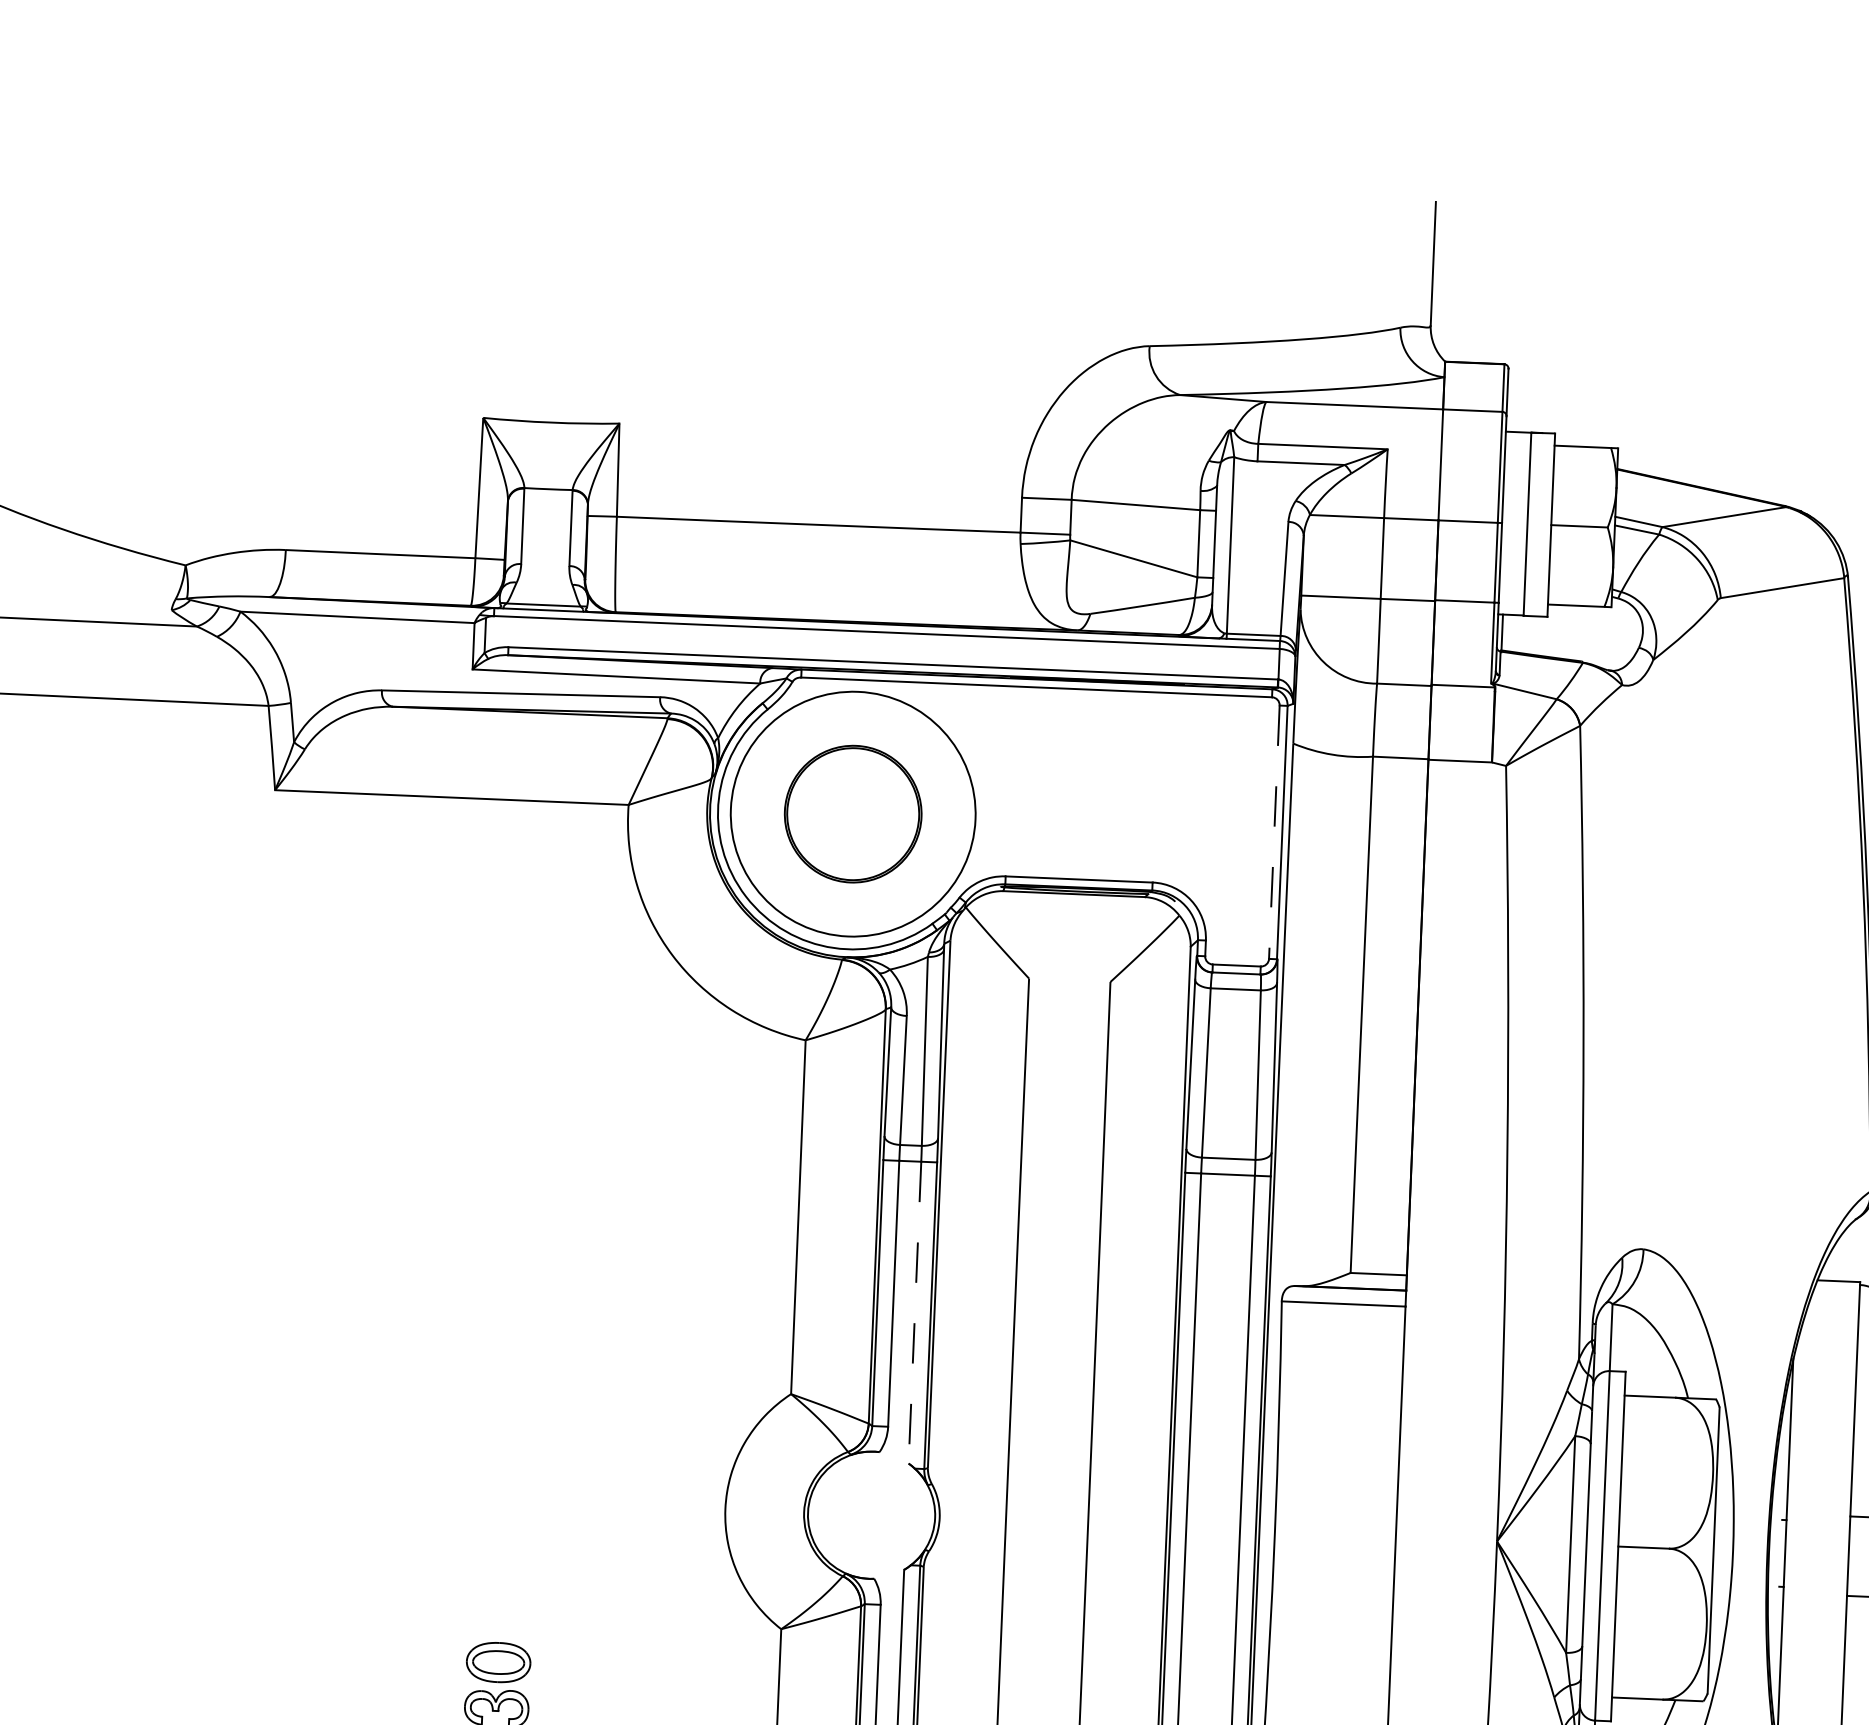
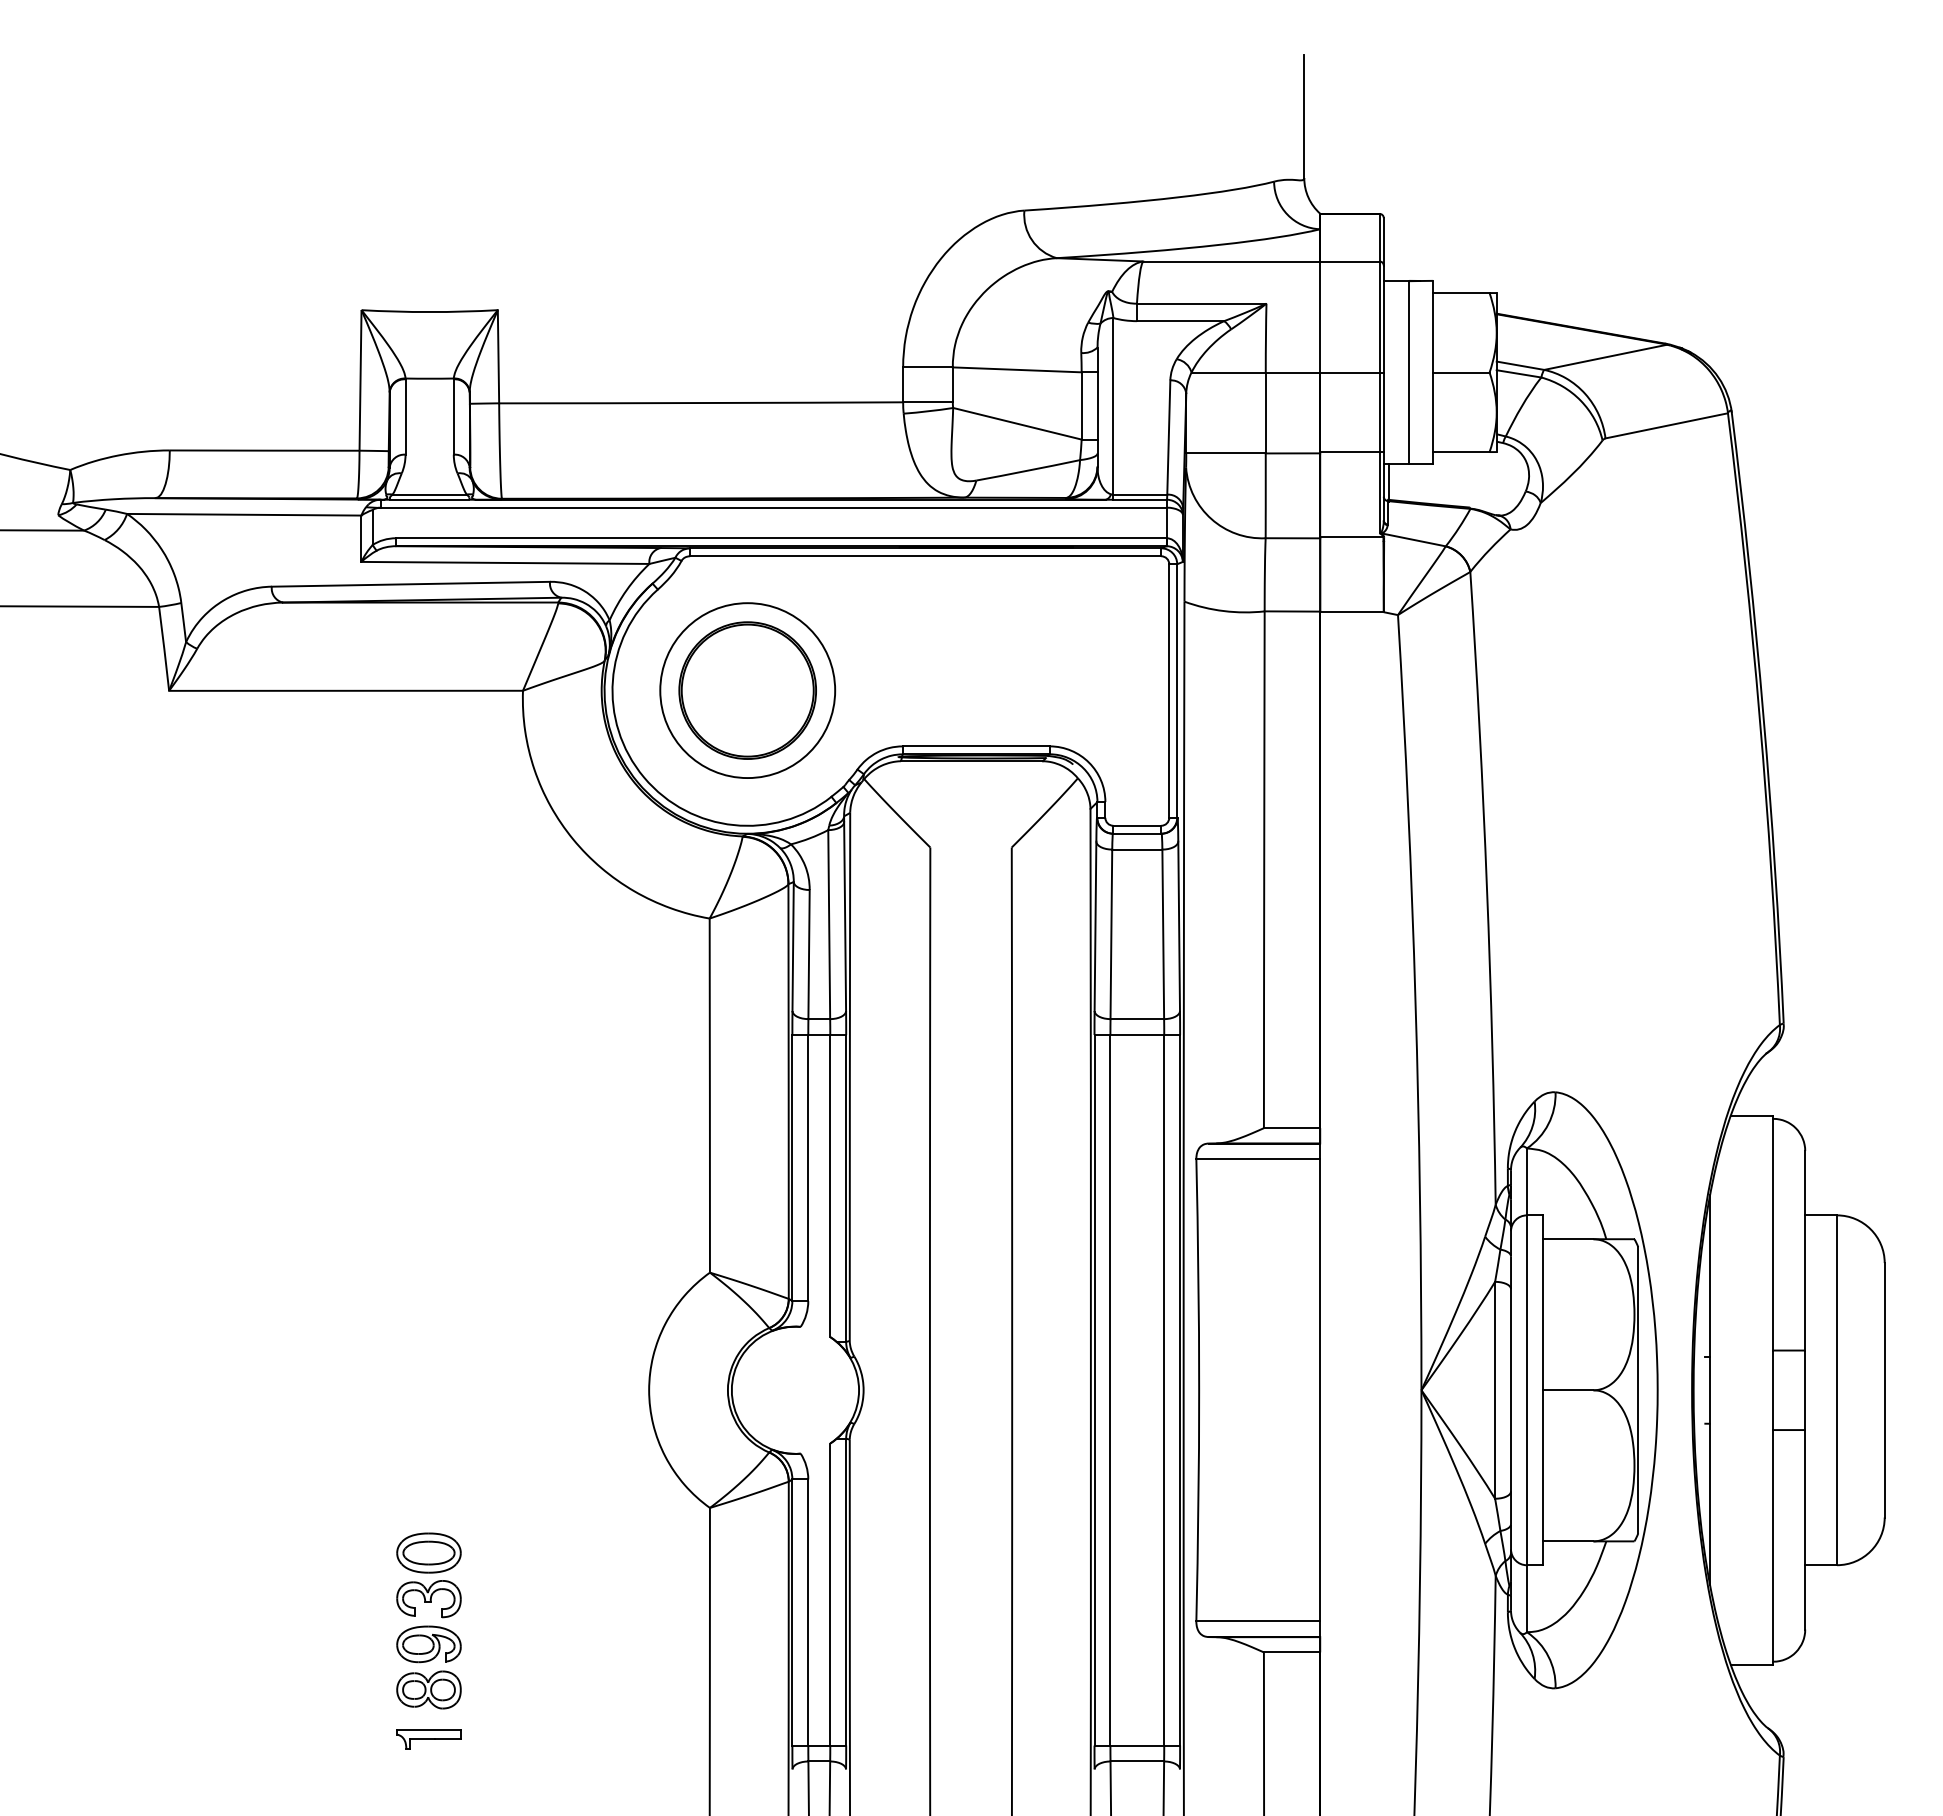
circle: (852, 814) -> (747, 690), size x0.71
line: (1274, 832) -> (1169, 691), dashed -> solid
line: (915, 1313) -> (830, 1186), dashed -> solid

